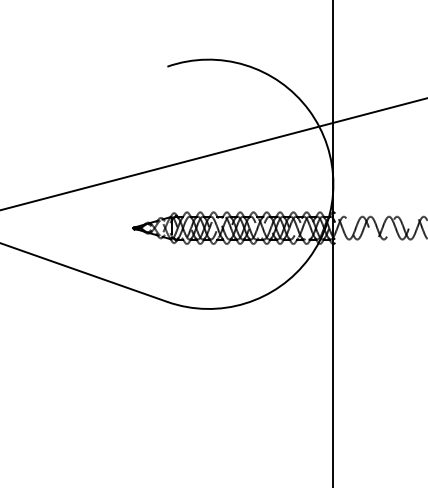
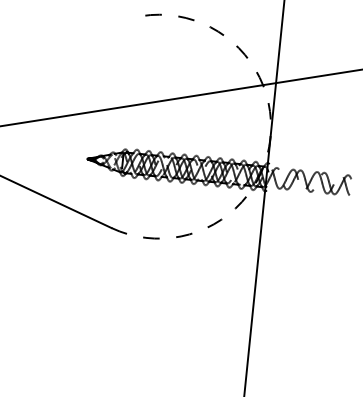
arc: (333, 184) -> (270, 138), solid -> dashed

